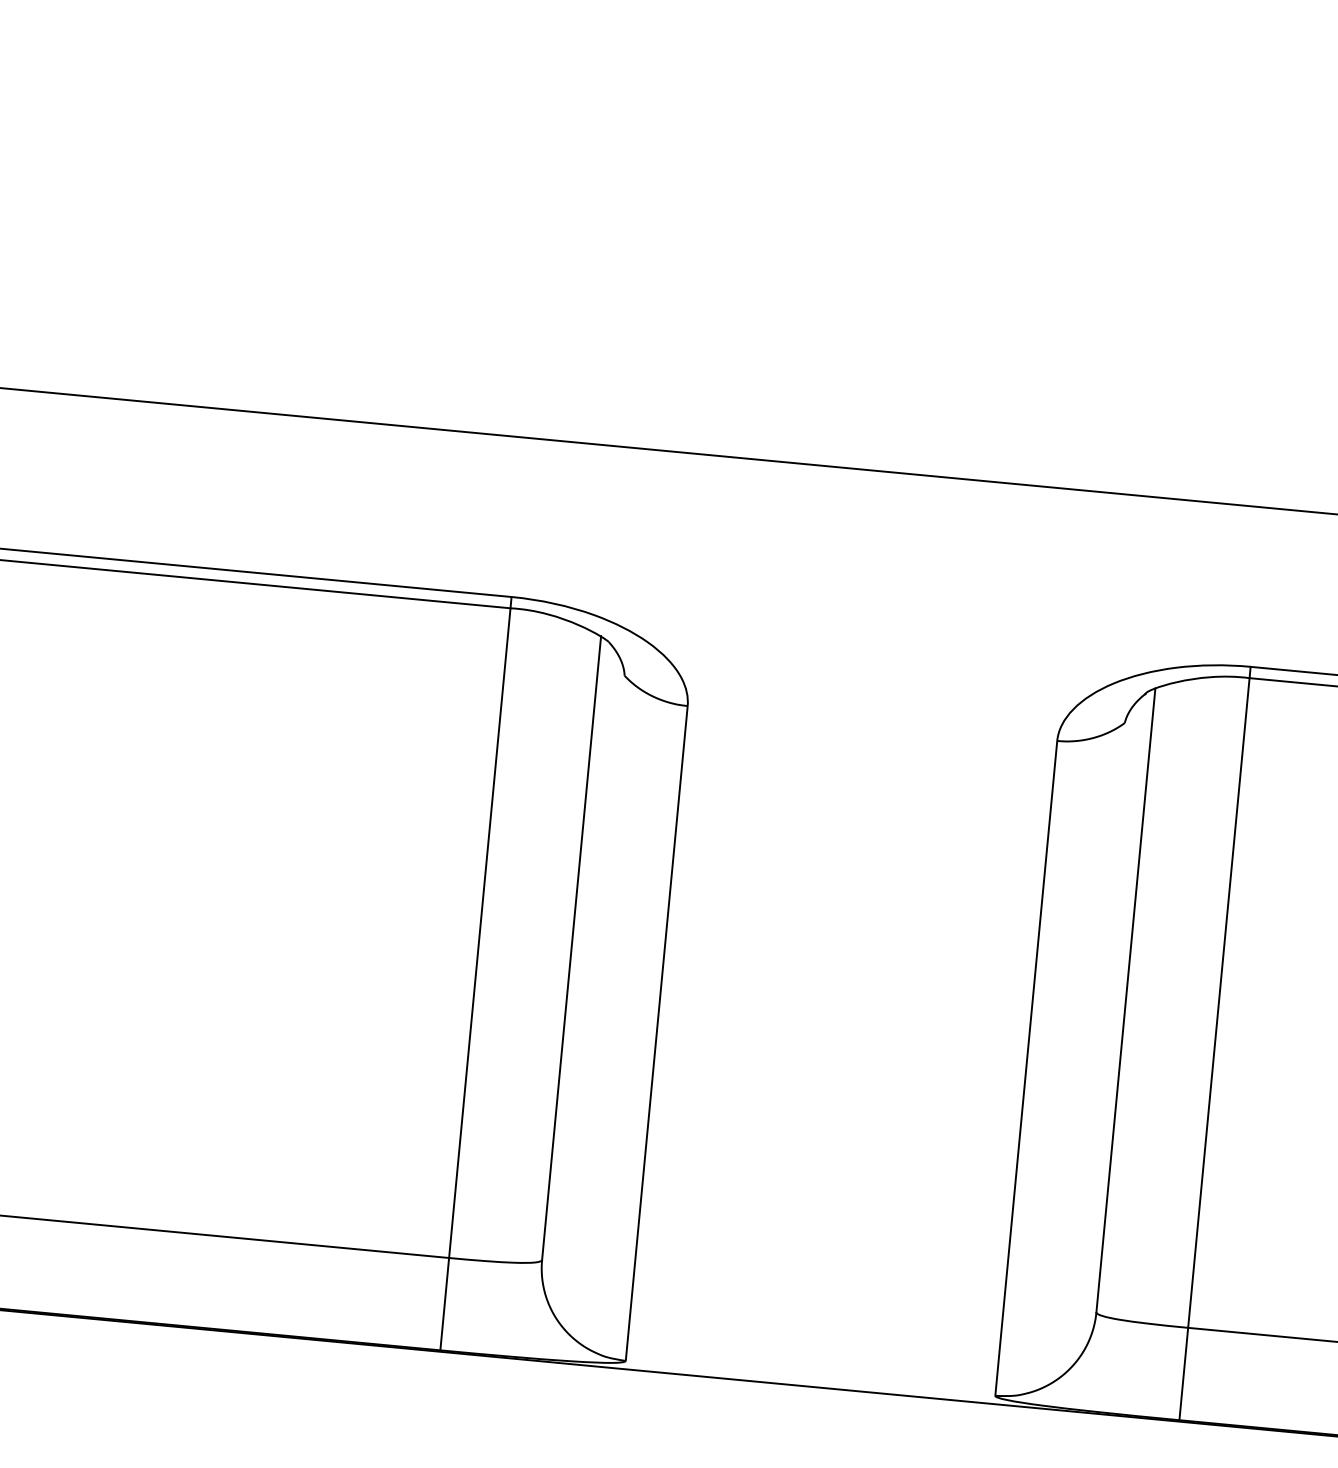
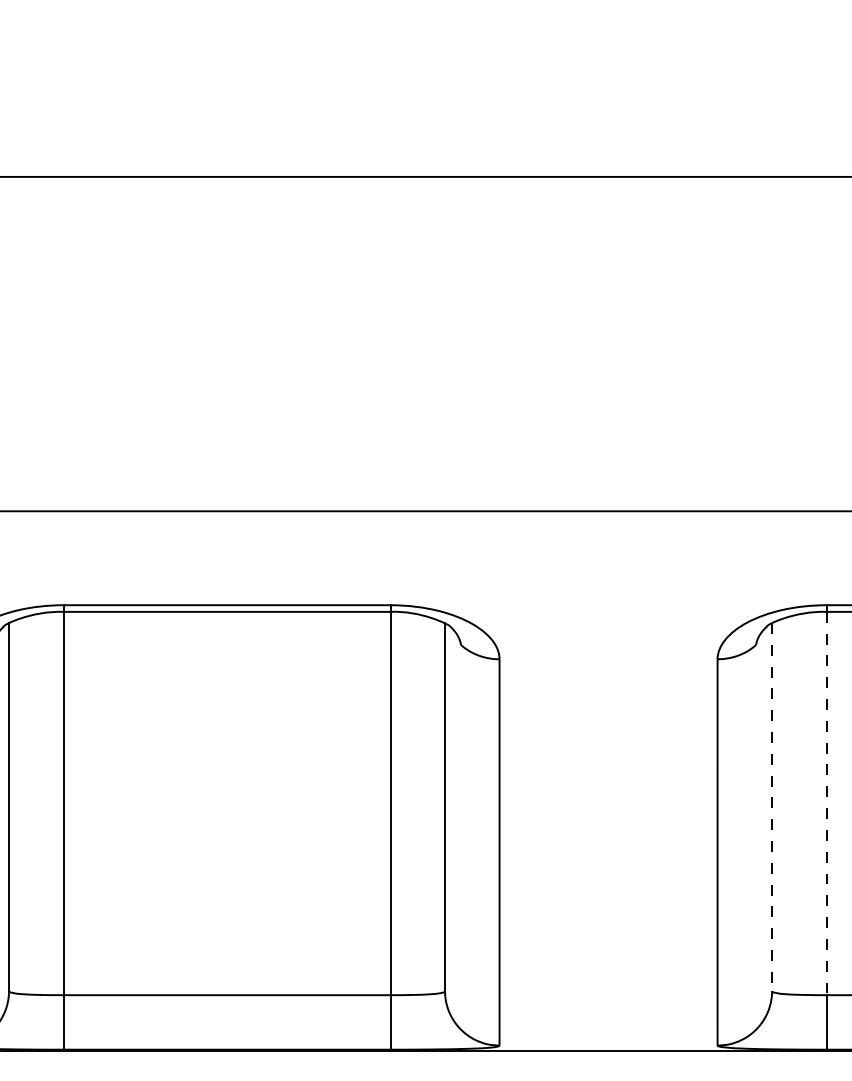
line: (1126, 1001) -> (772, 807), solid -> dashed
line: (1218, 1002) -> (826, 803), solid -> dashed

